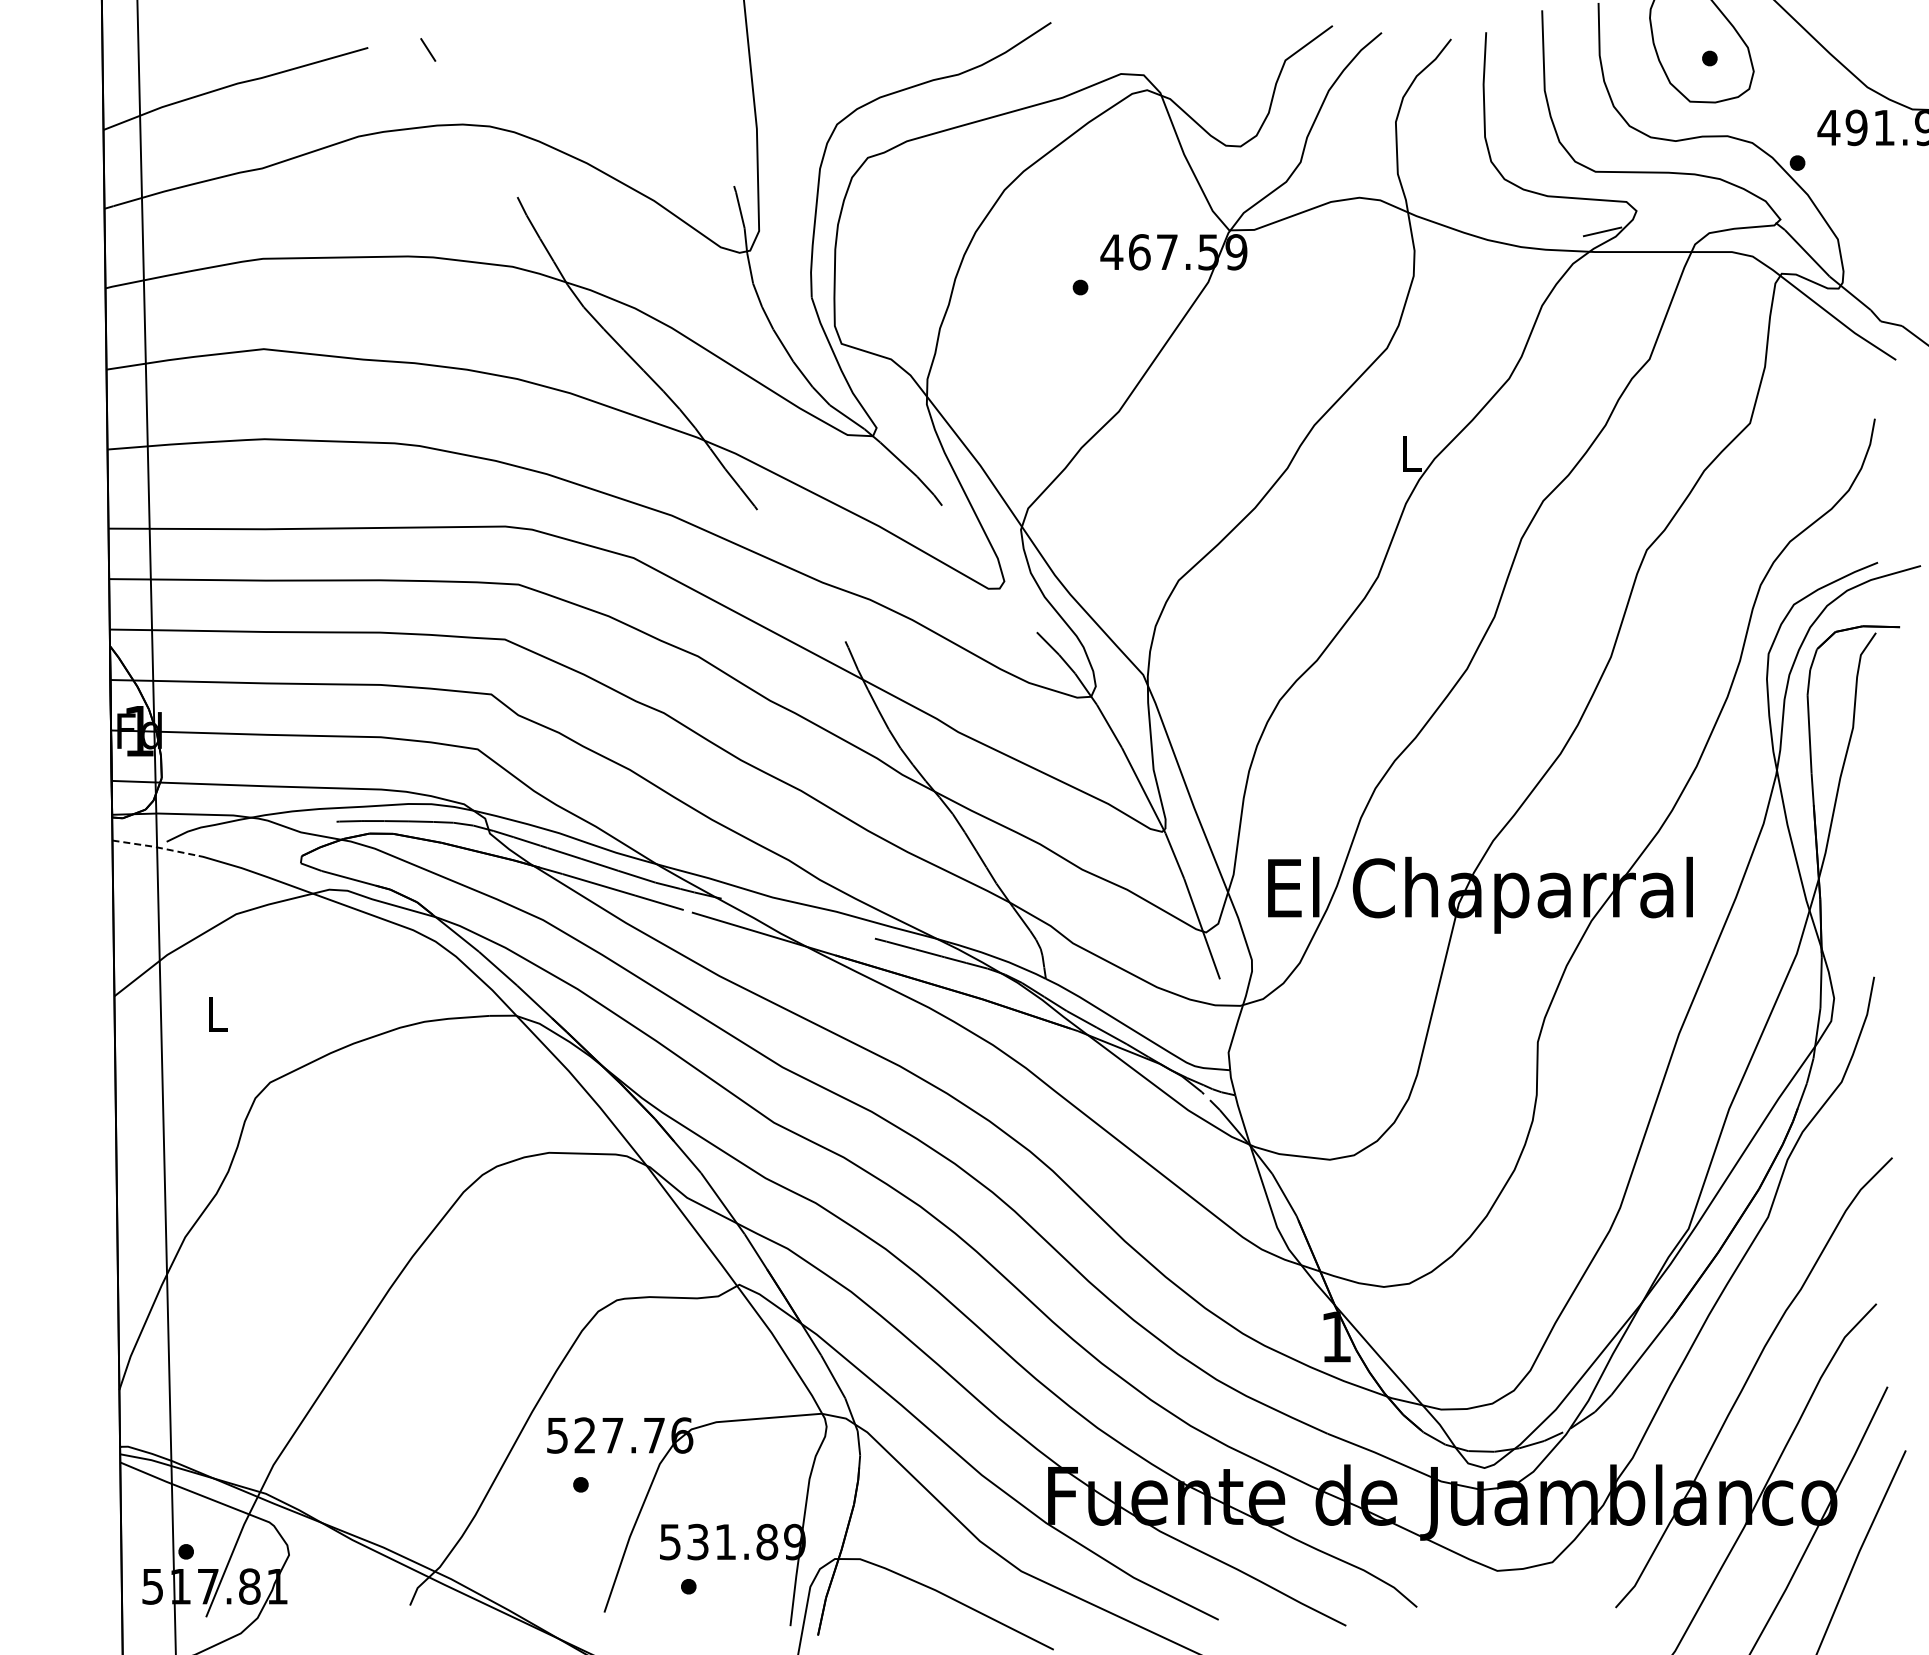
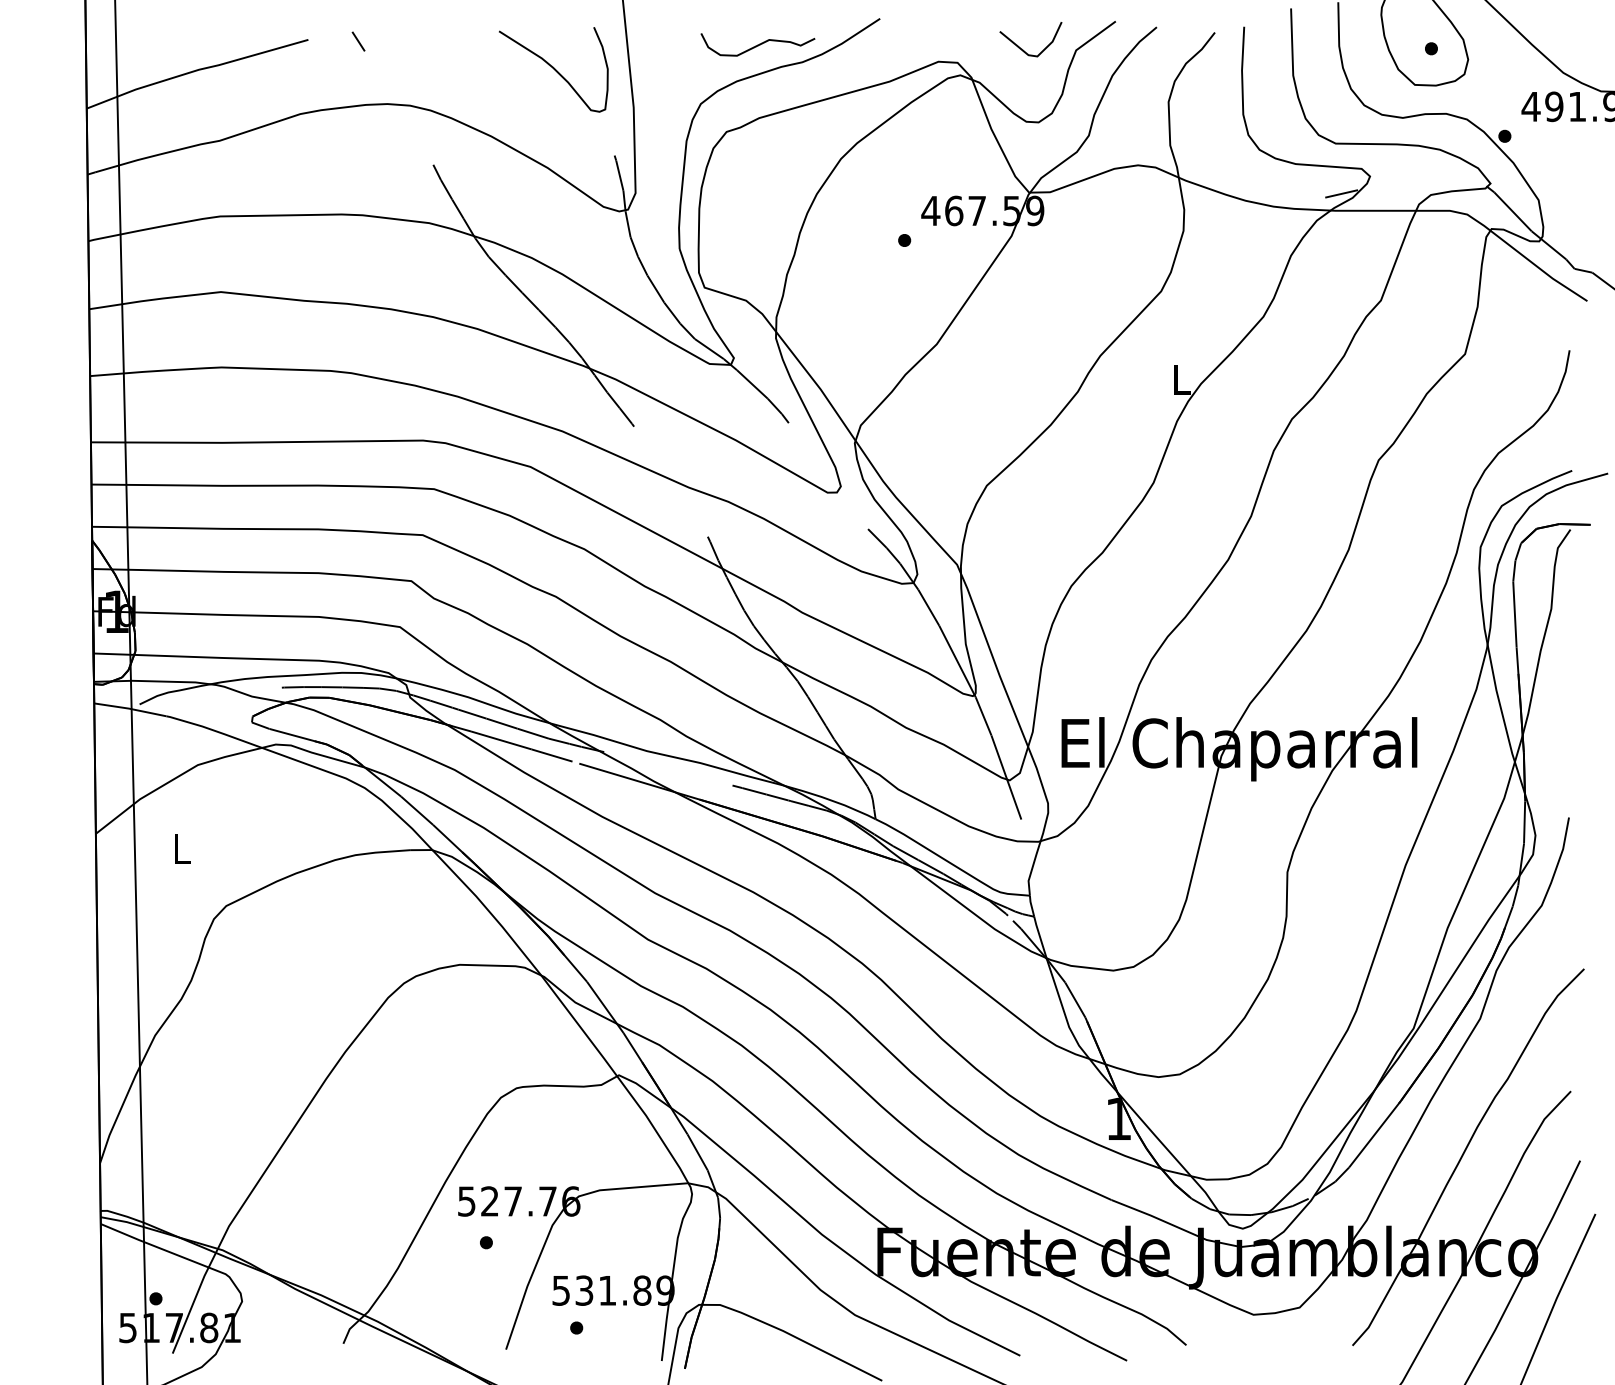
curve: (905, 53) -> (758, 44), added
line: (1222, 59) -> (1023, 49), added
curve: (660, 82) -> (553, 68), added
line: (155, 847) -> (130, 709), dashed -> solid

